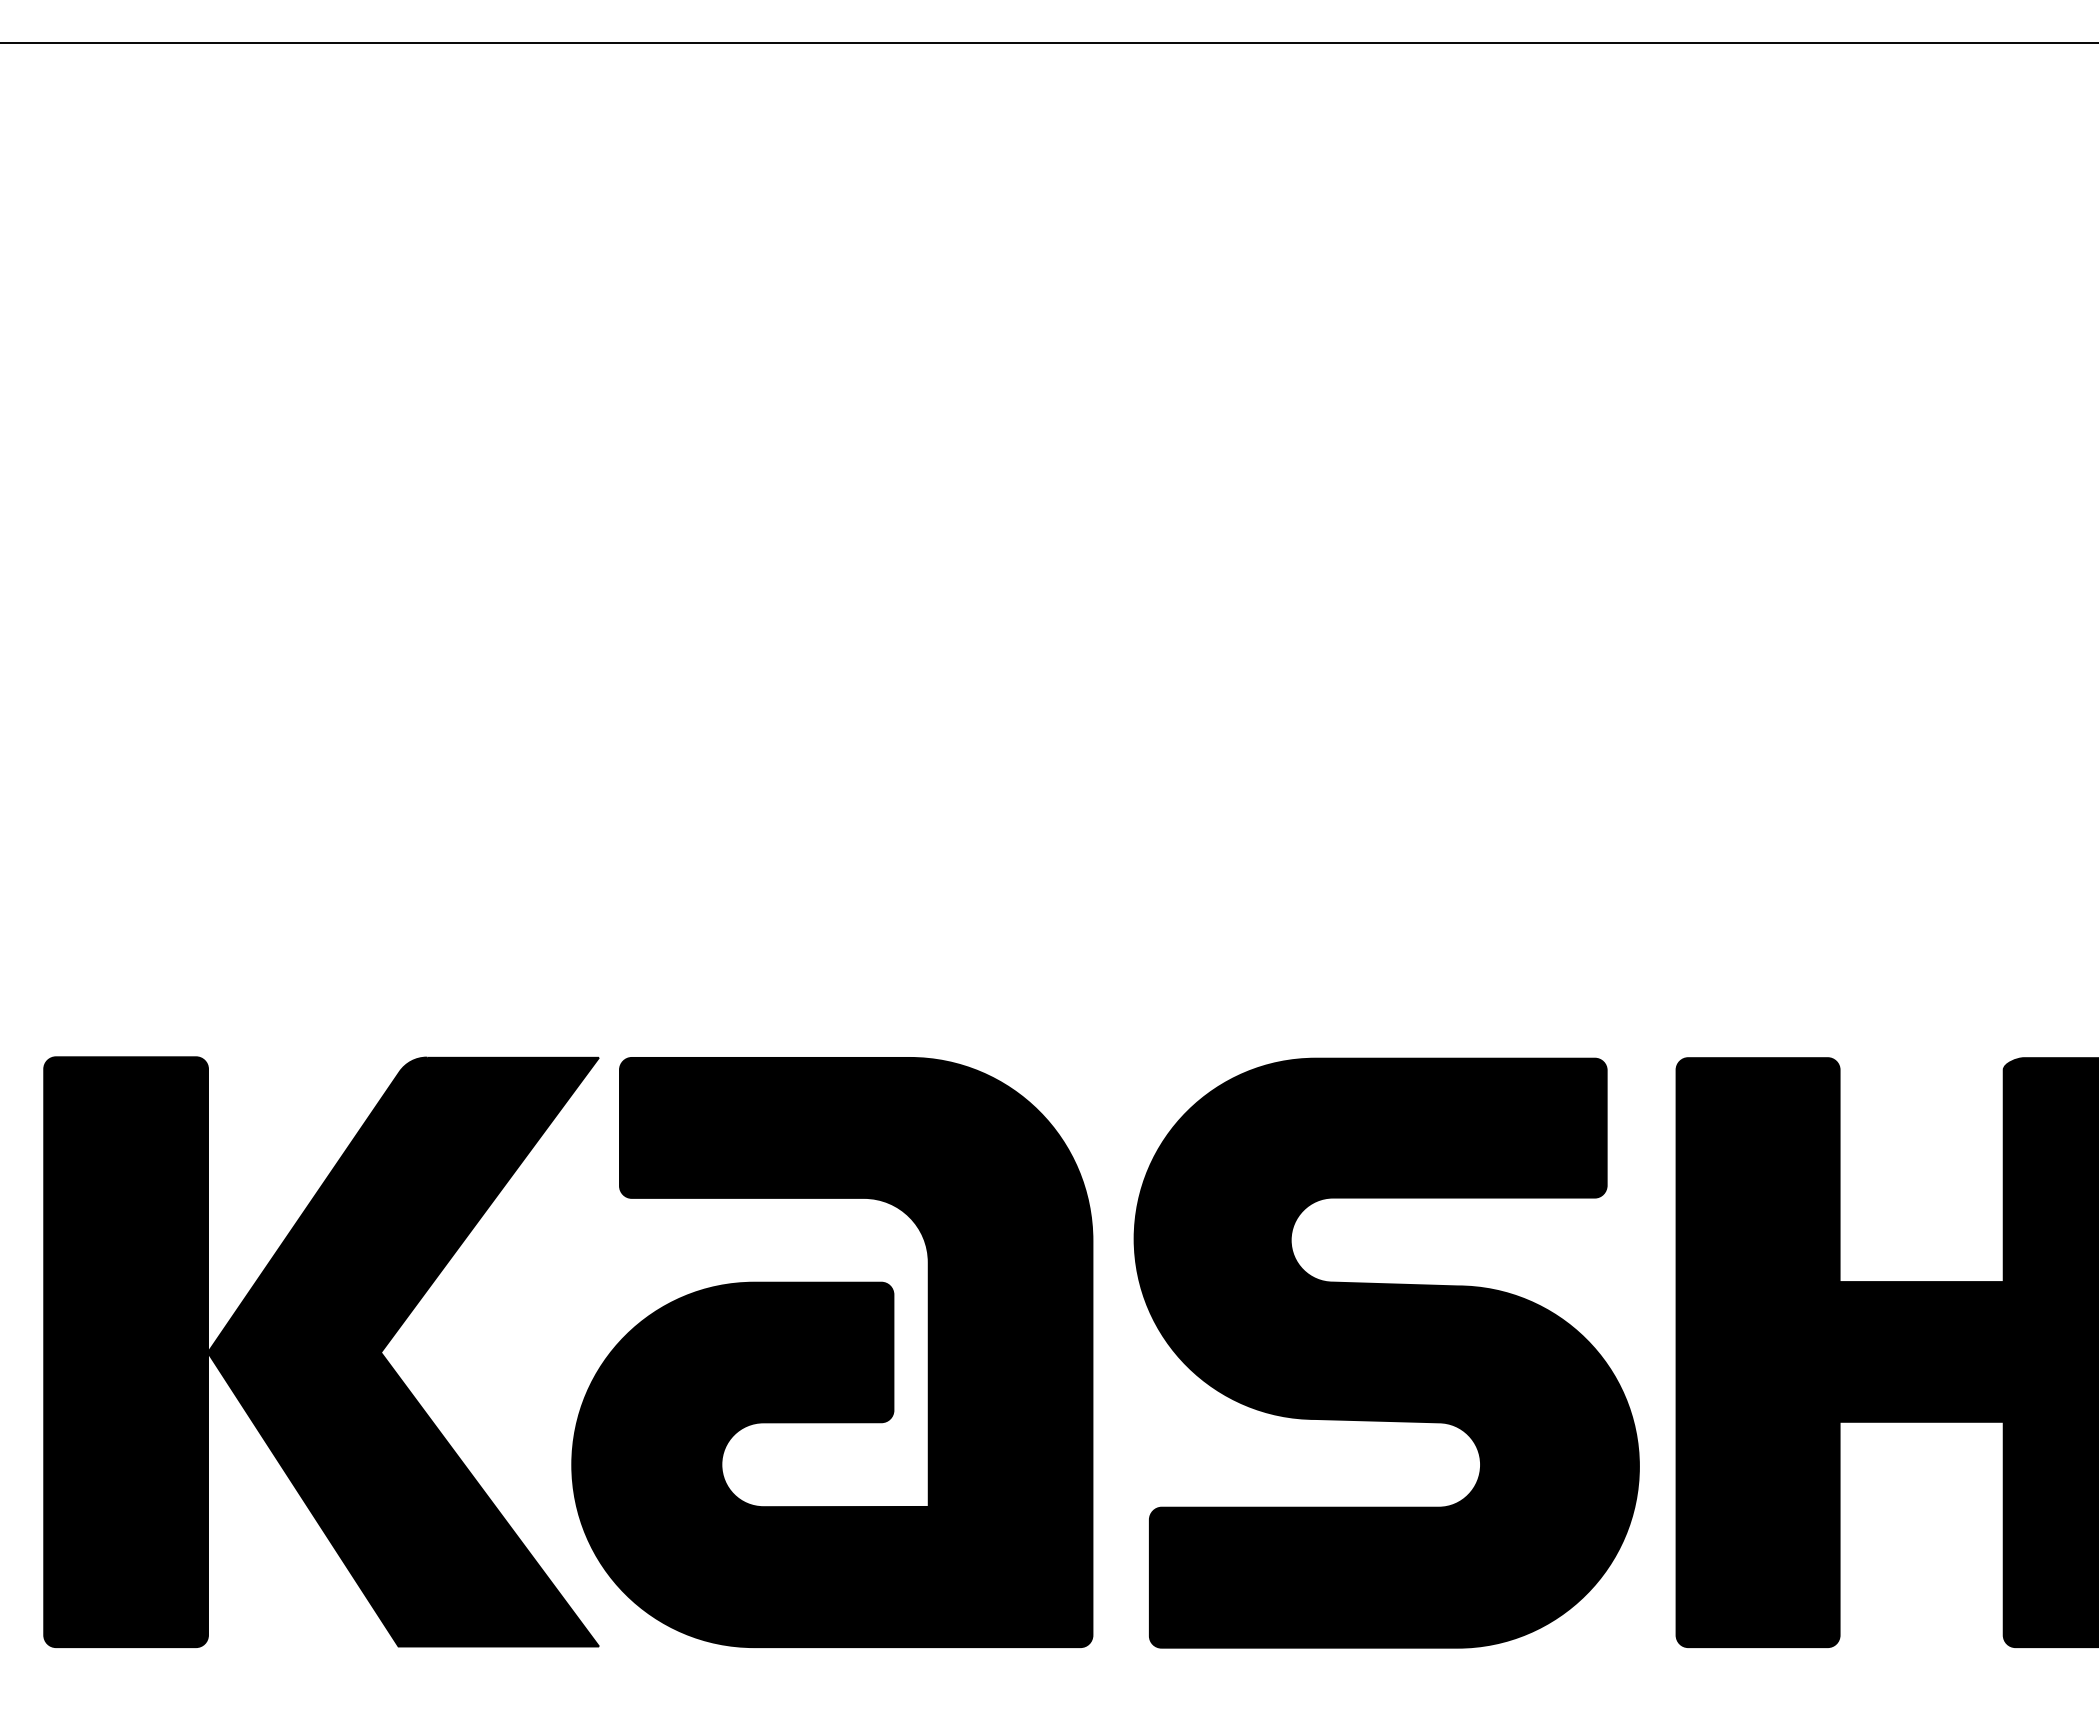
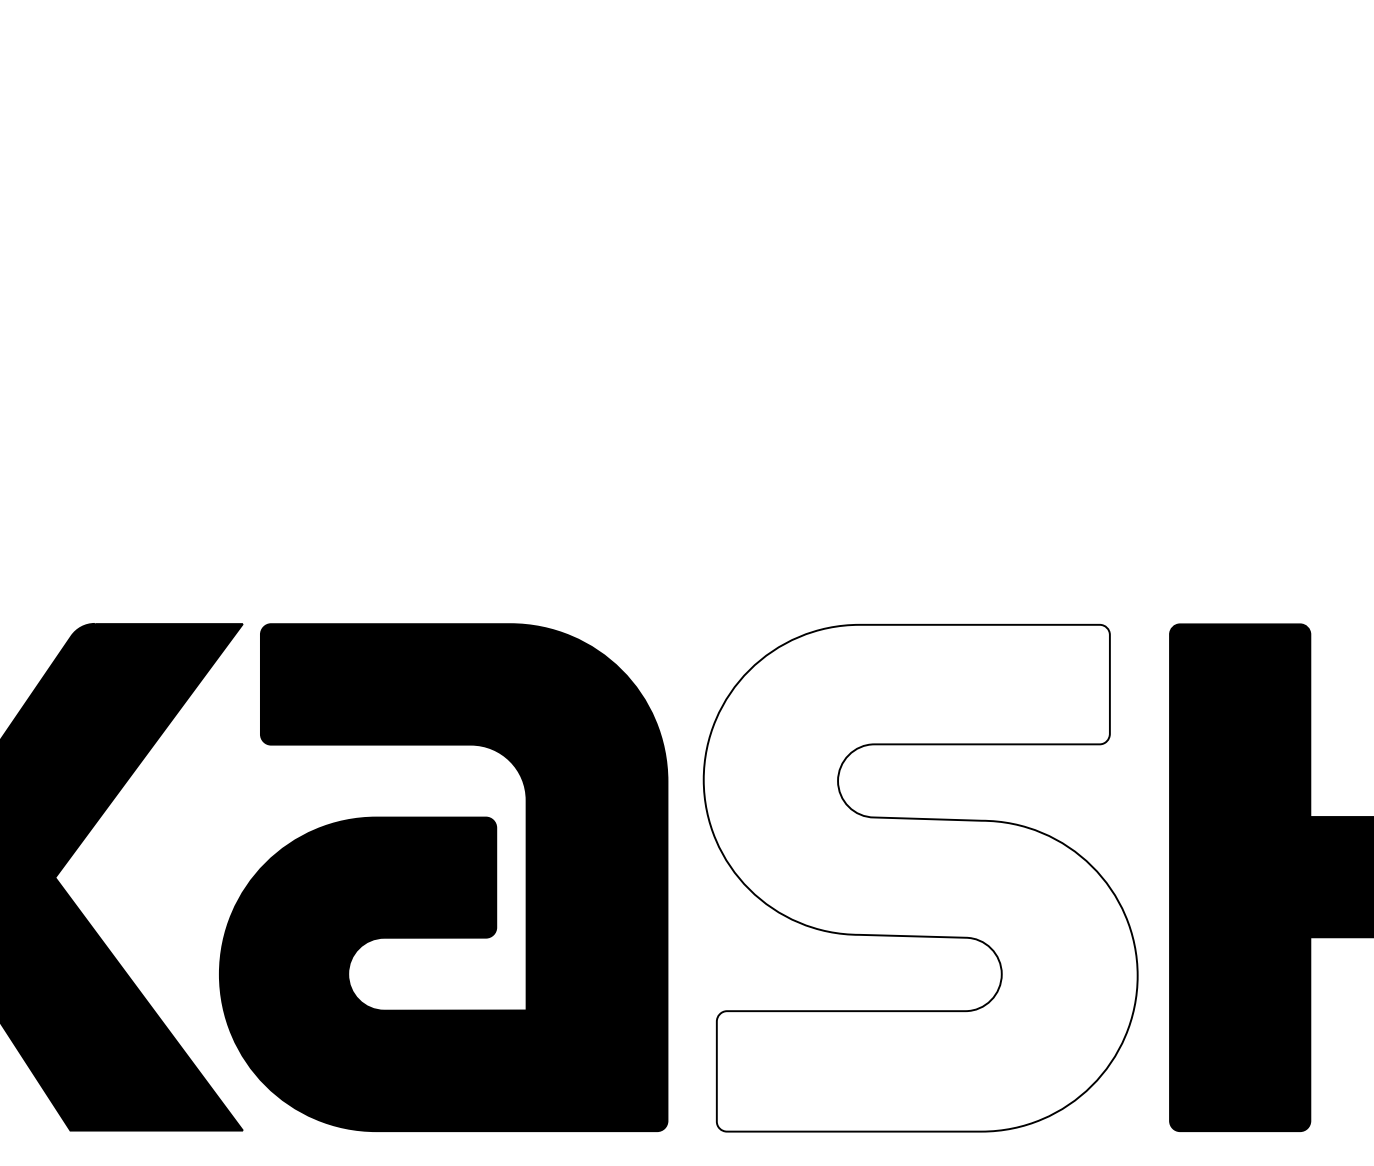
fill: (1386, 1352) -> (920, 877), removed

